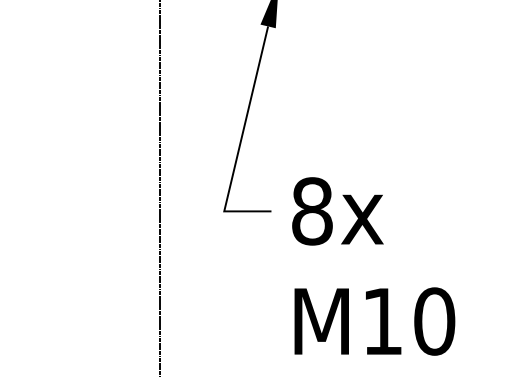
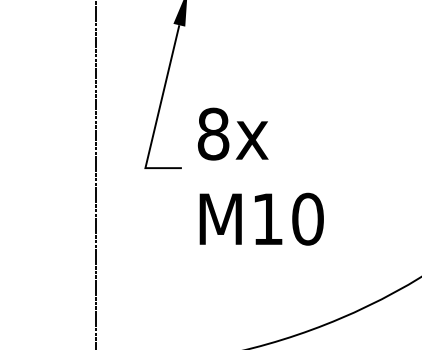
text: (373, 266) -> (260, 176), moved

